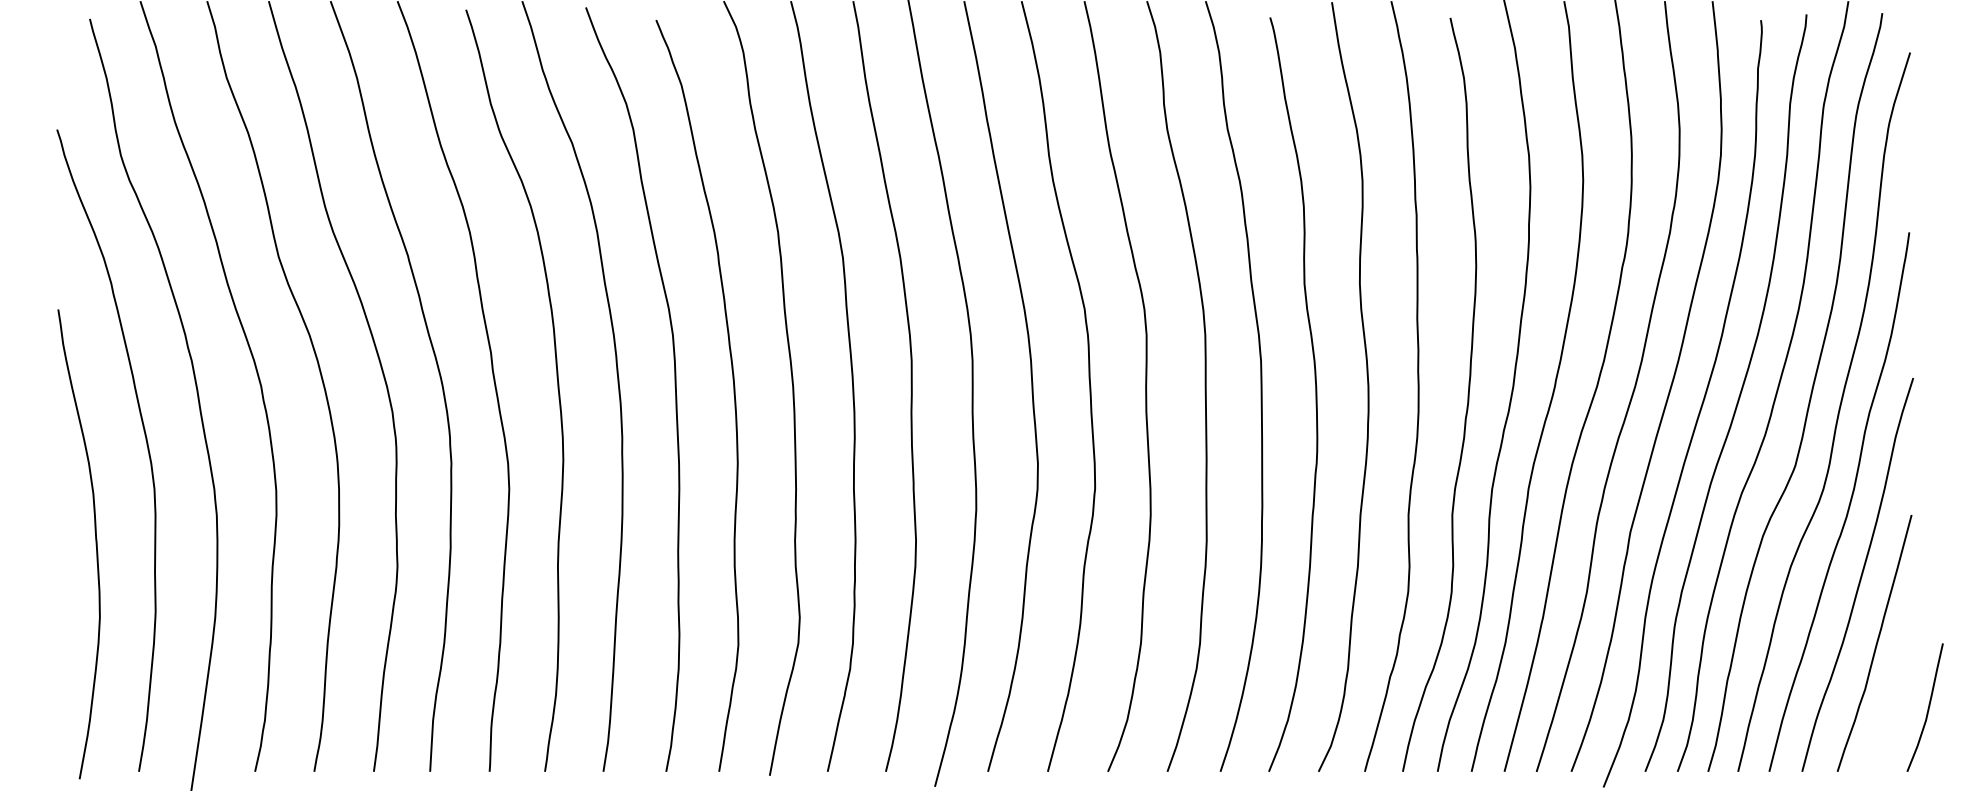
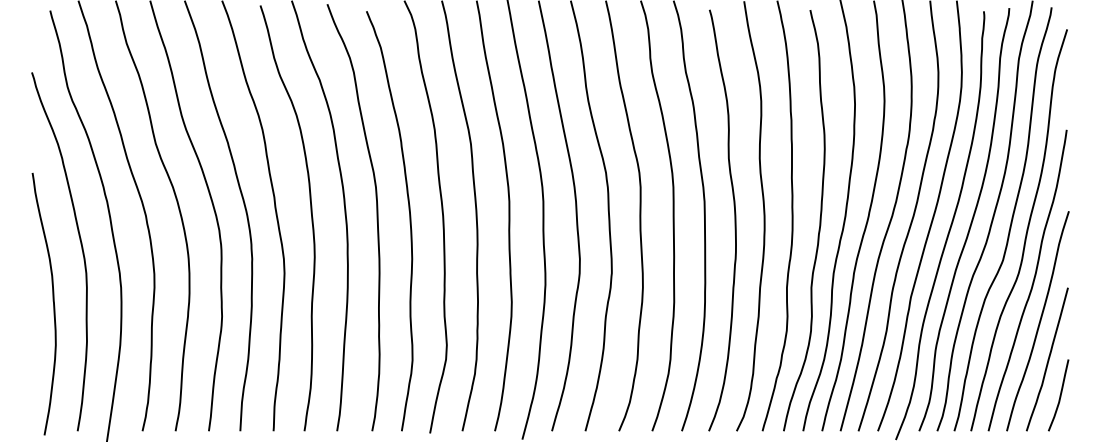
curve: (1926, 707) -> (1059, 395), moved

